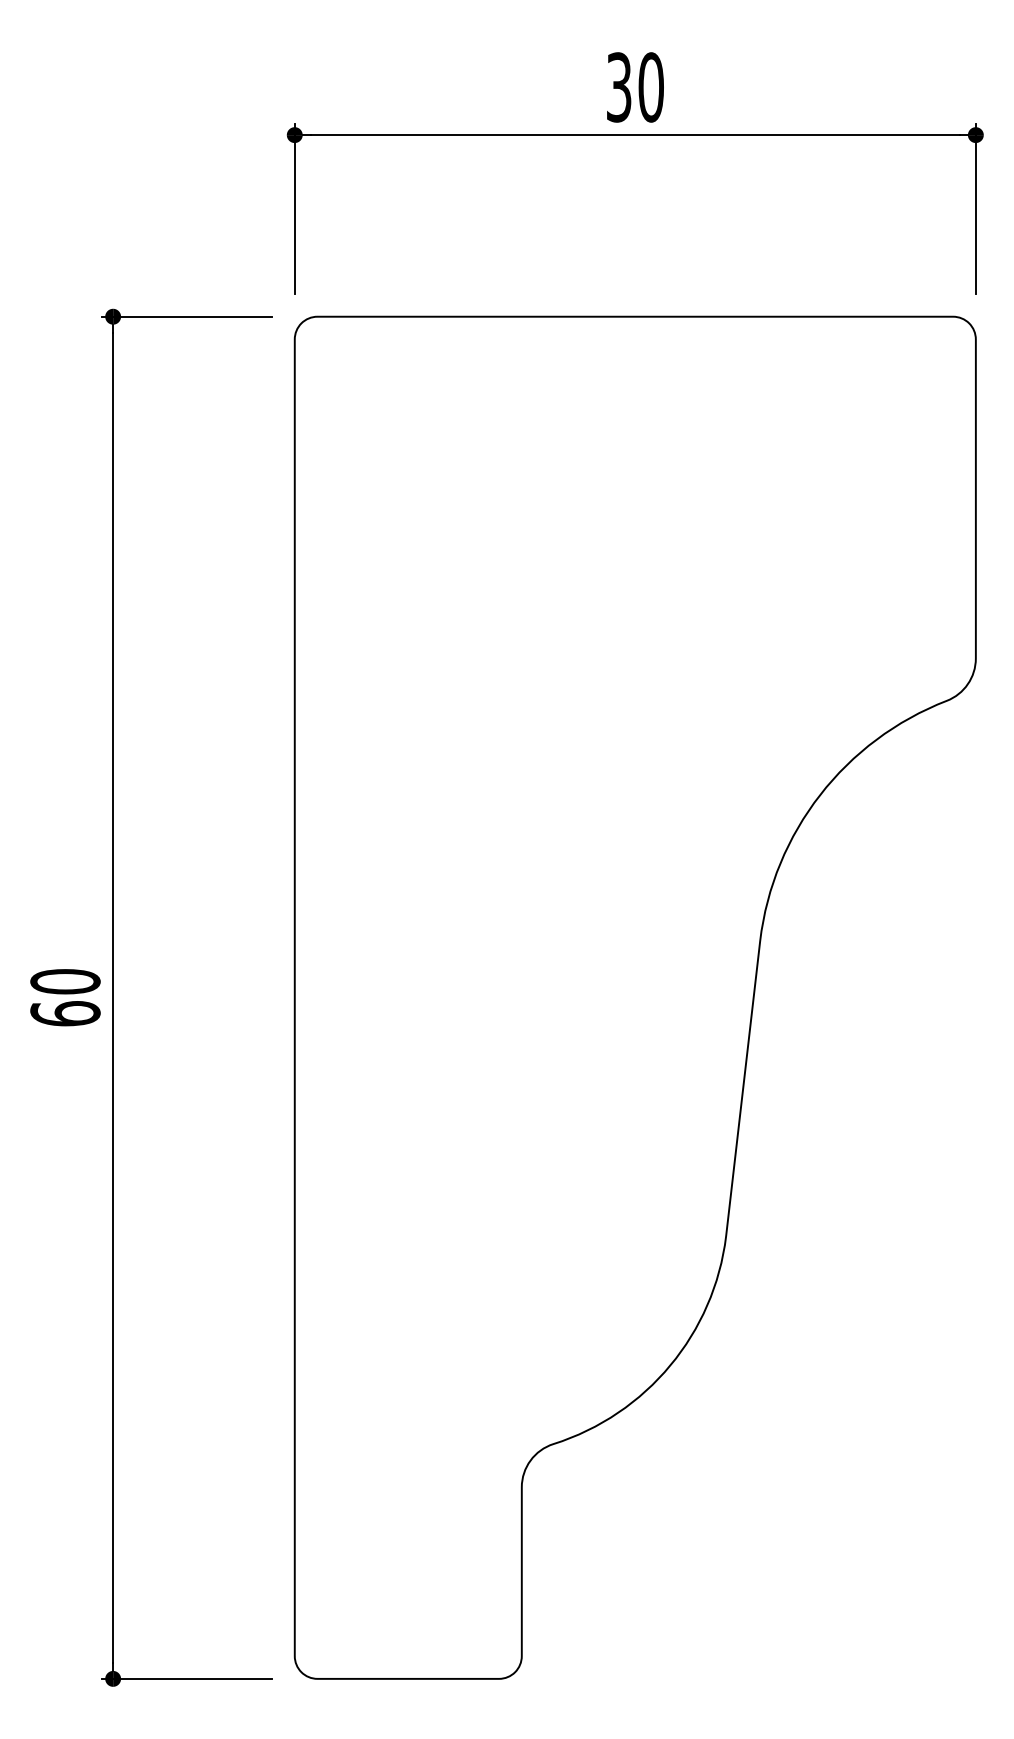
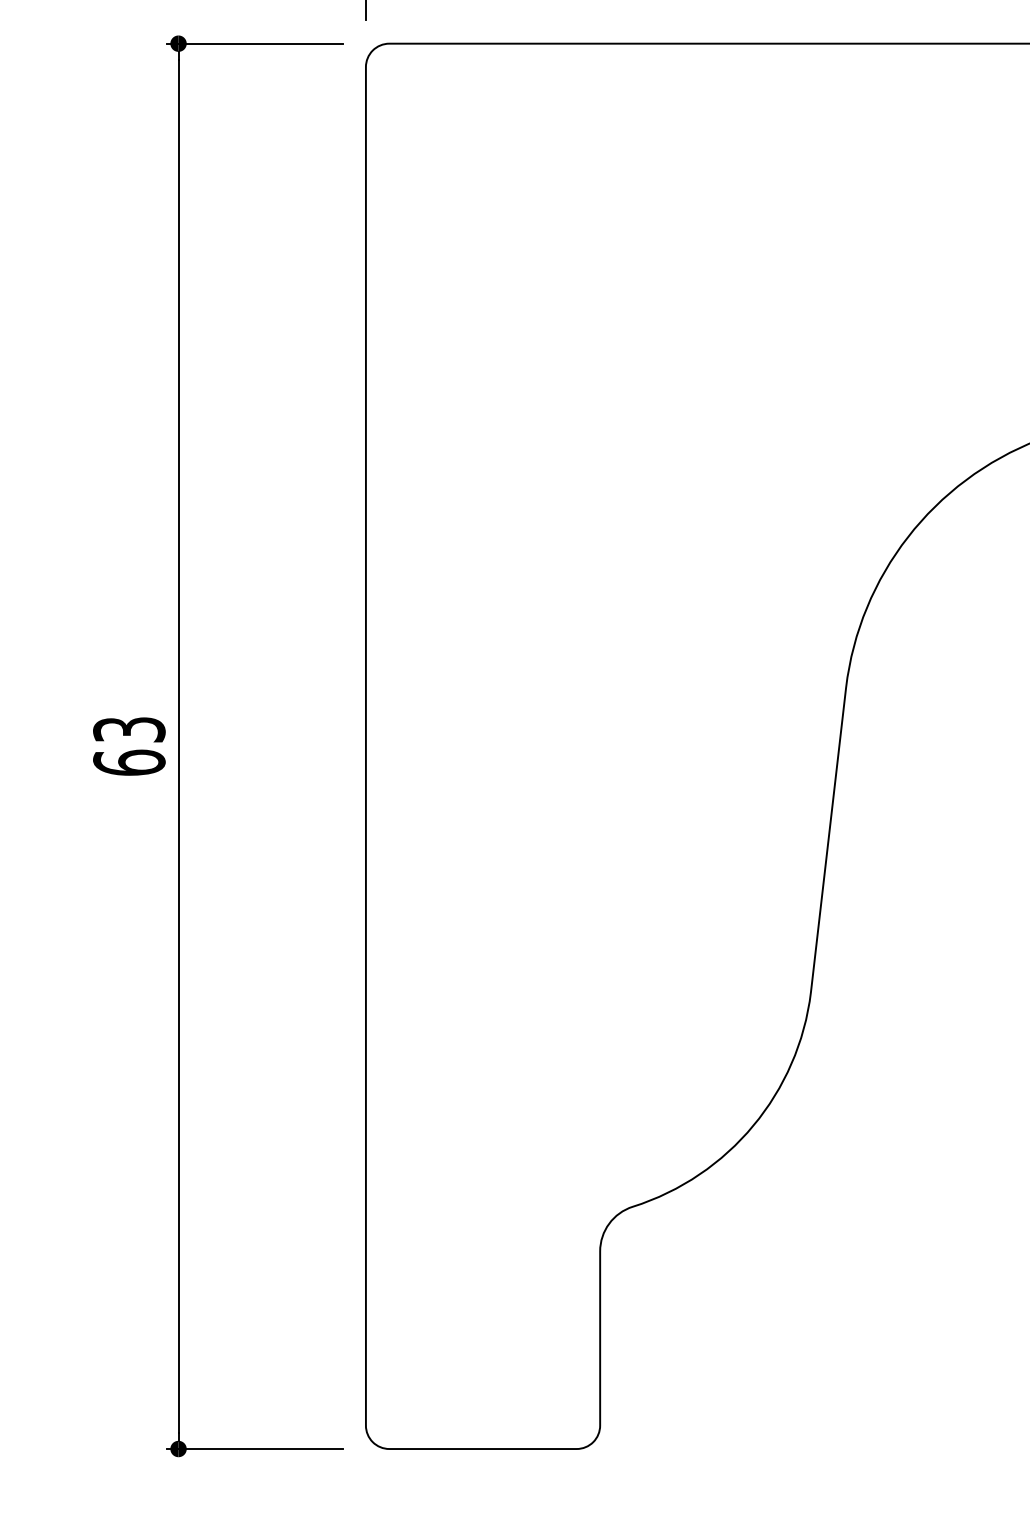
text: (65, 981) -> (129, 729), 60 -> 63

